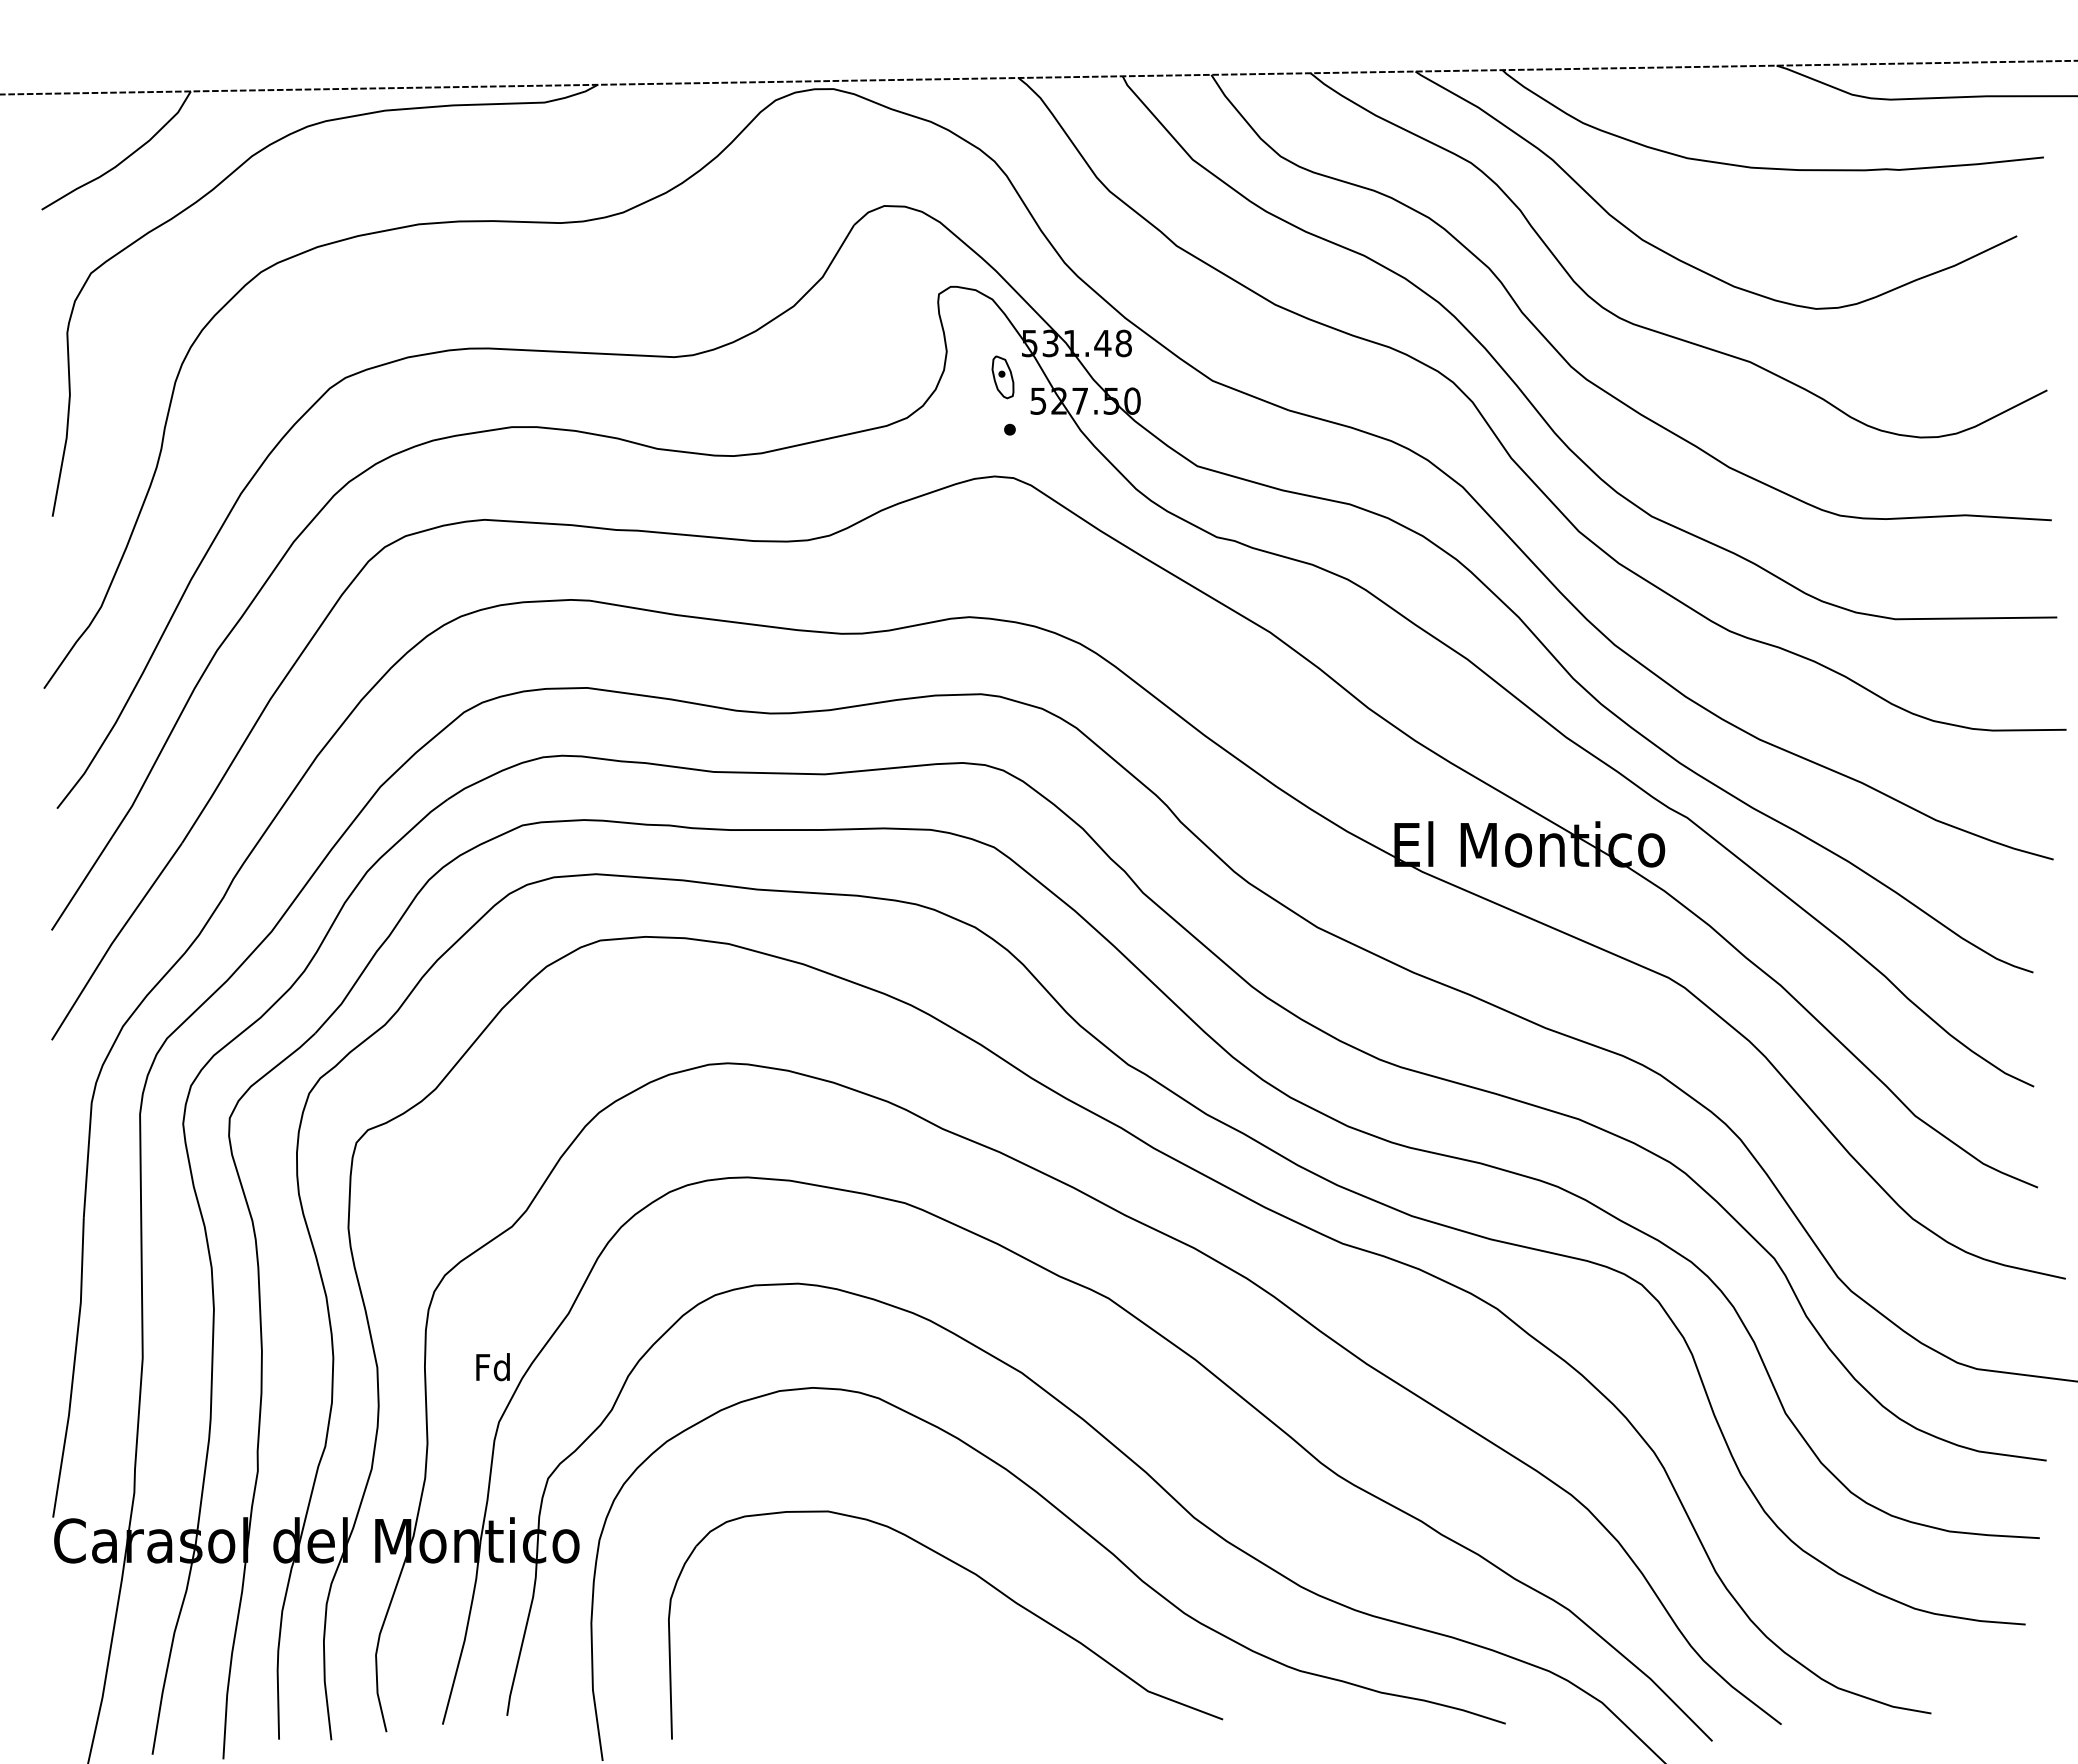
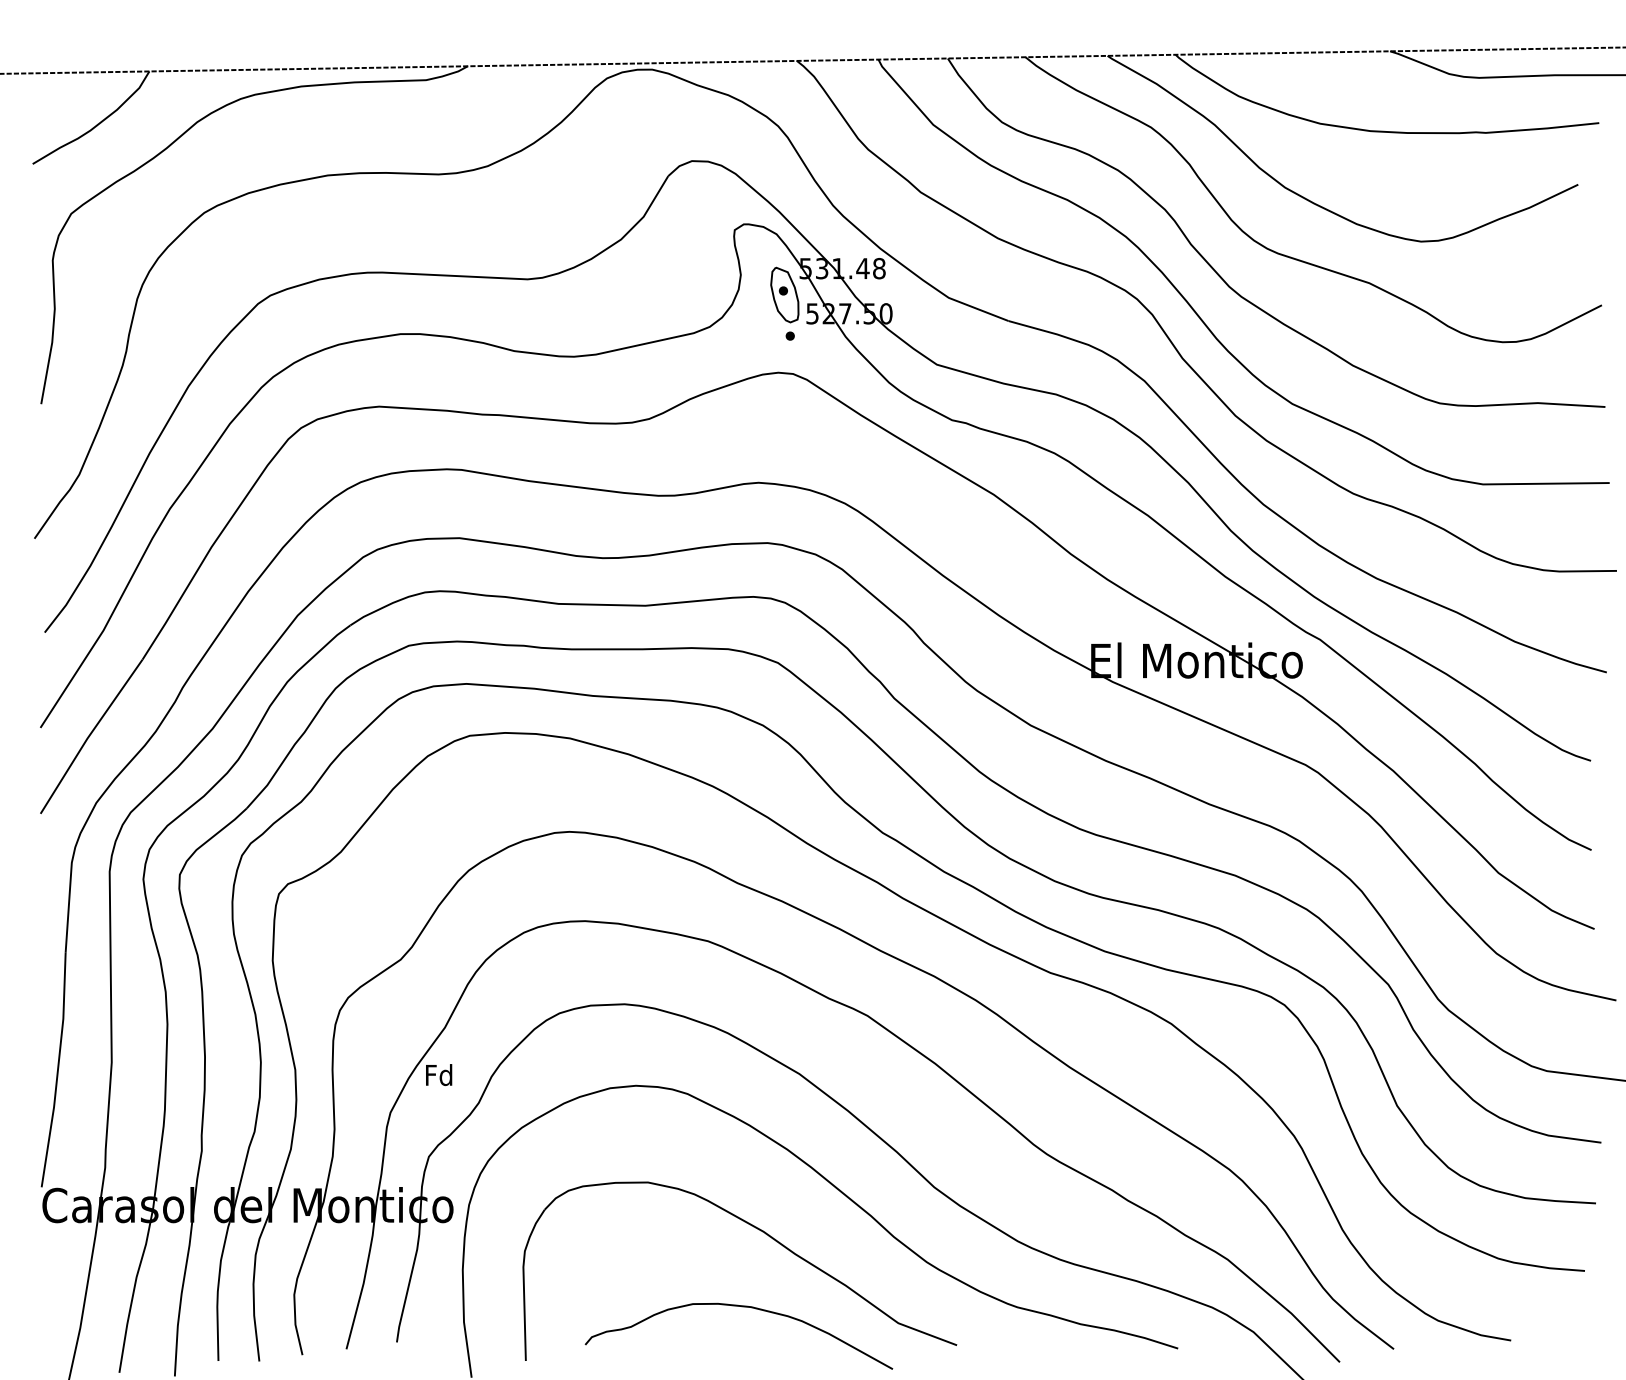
part: (1002, 377) -> (784, 295), size x1.67
text: (492, 1367) -> (438, 1075), moved
curve: (944, 1670) -> (739, 1306), added

